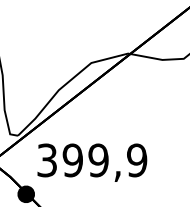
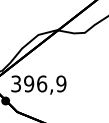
text: (99, 159) -> (42, 83), 399,9 -> 396,9

